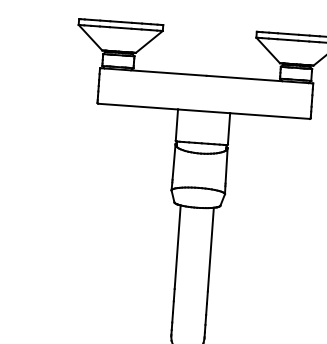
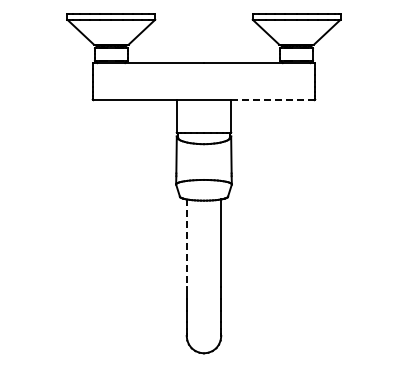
line: (269, 116) -> (272, 100), solid -> dashed
line: (177, 247) -> (186, 243), solid -> dashed

